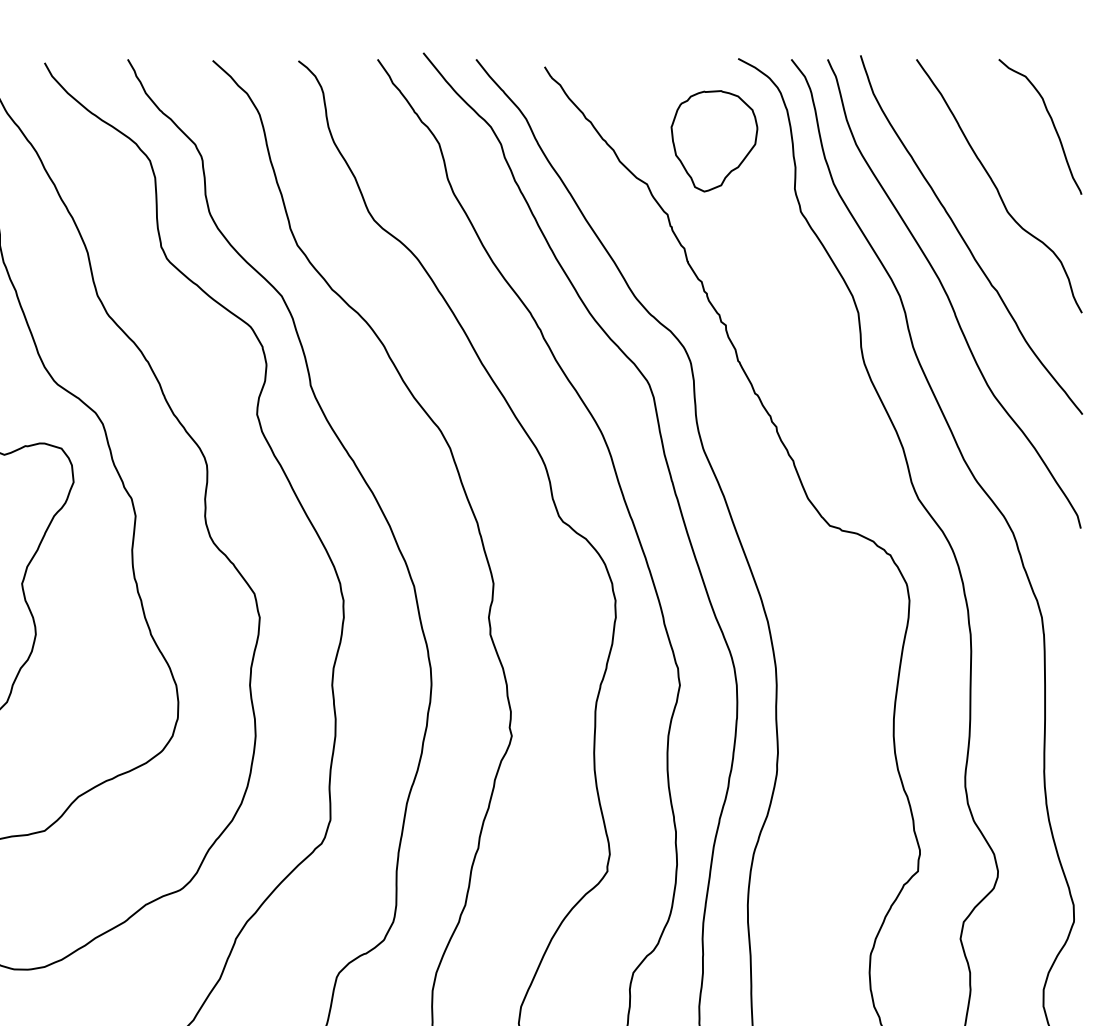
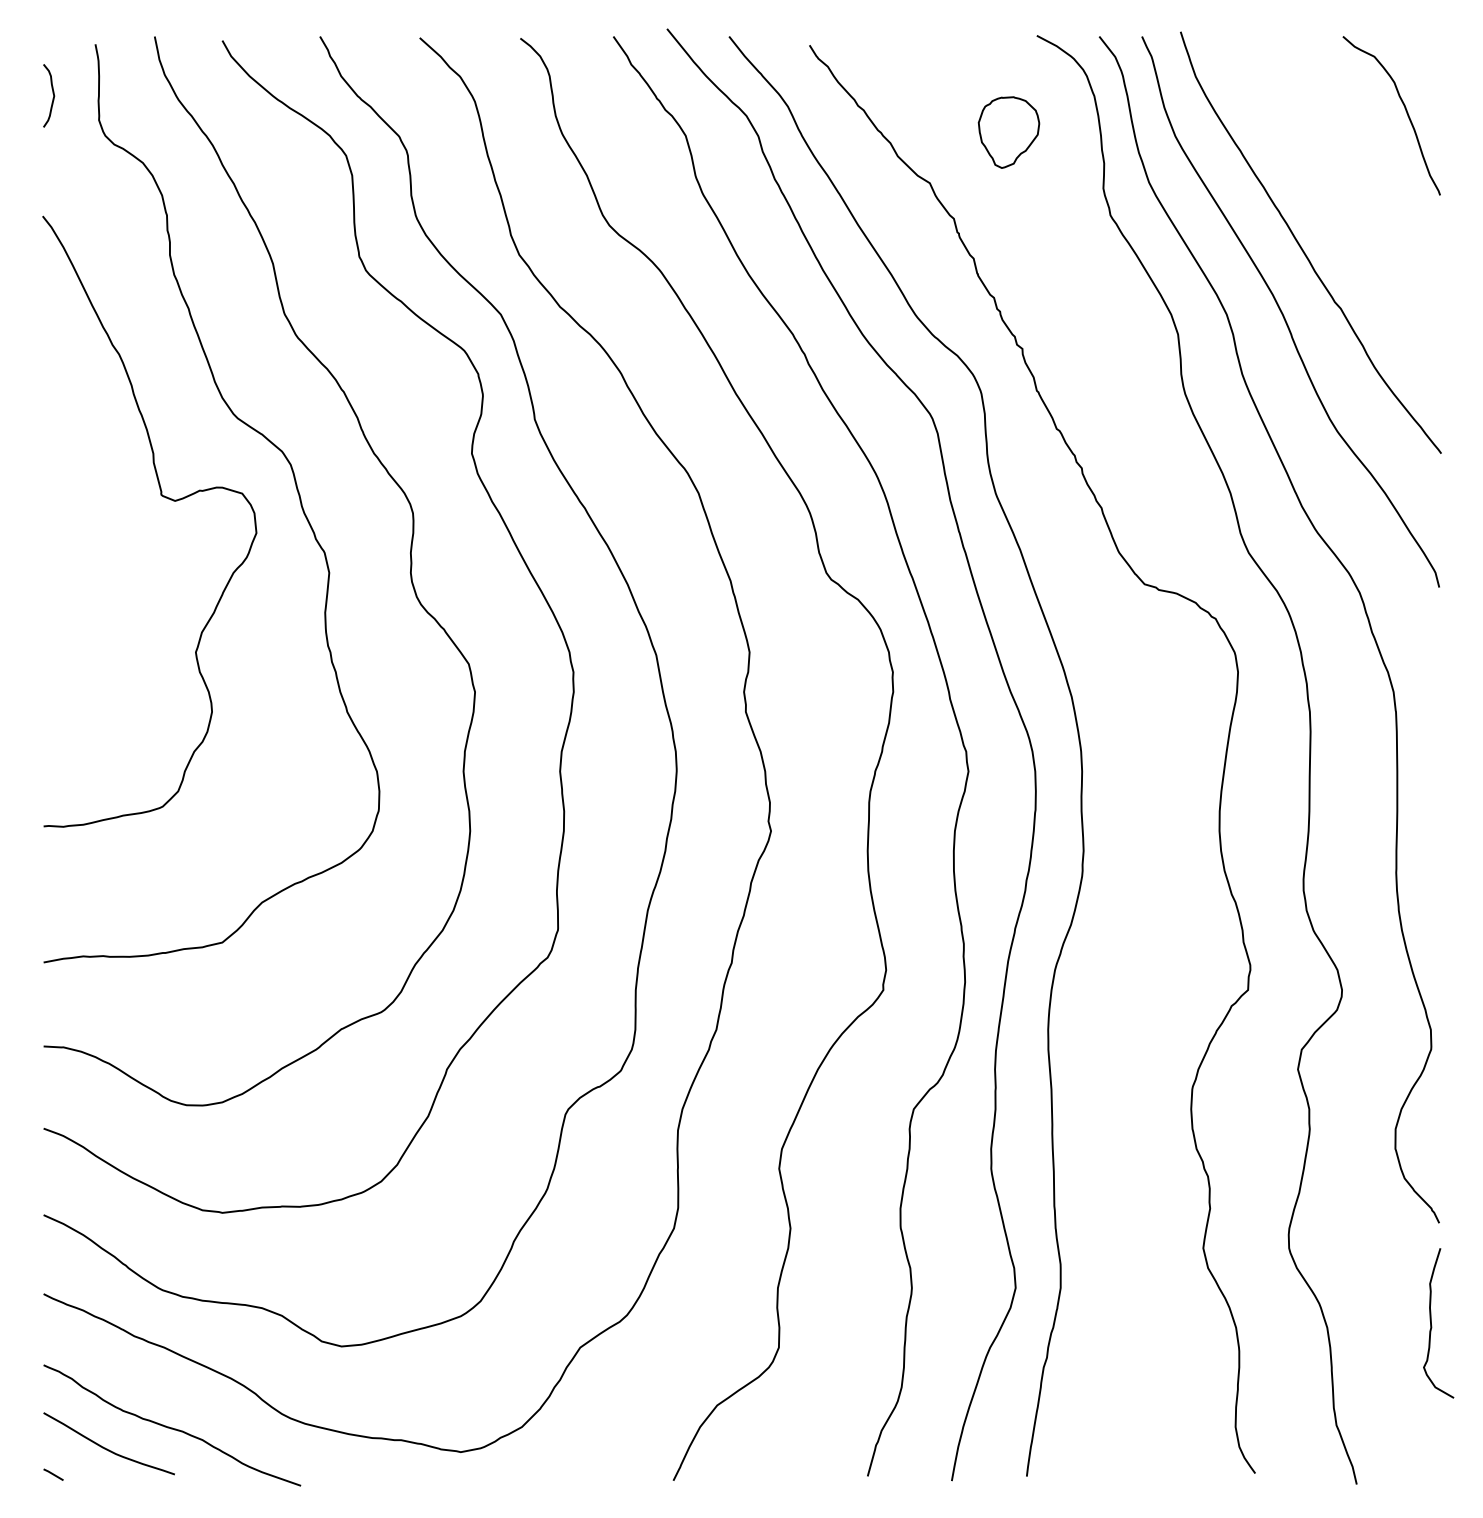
part: (714, 141) -> (1008, 132), size x0.6
curve: (997, 187) -> (1341, 187), removed

